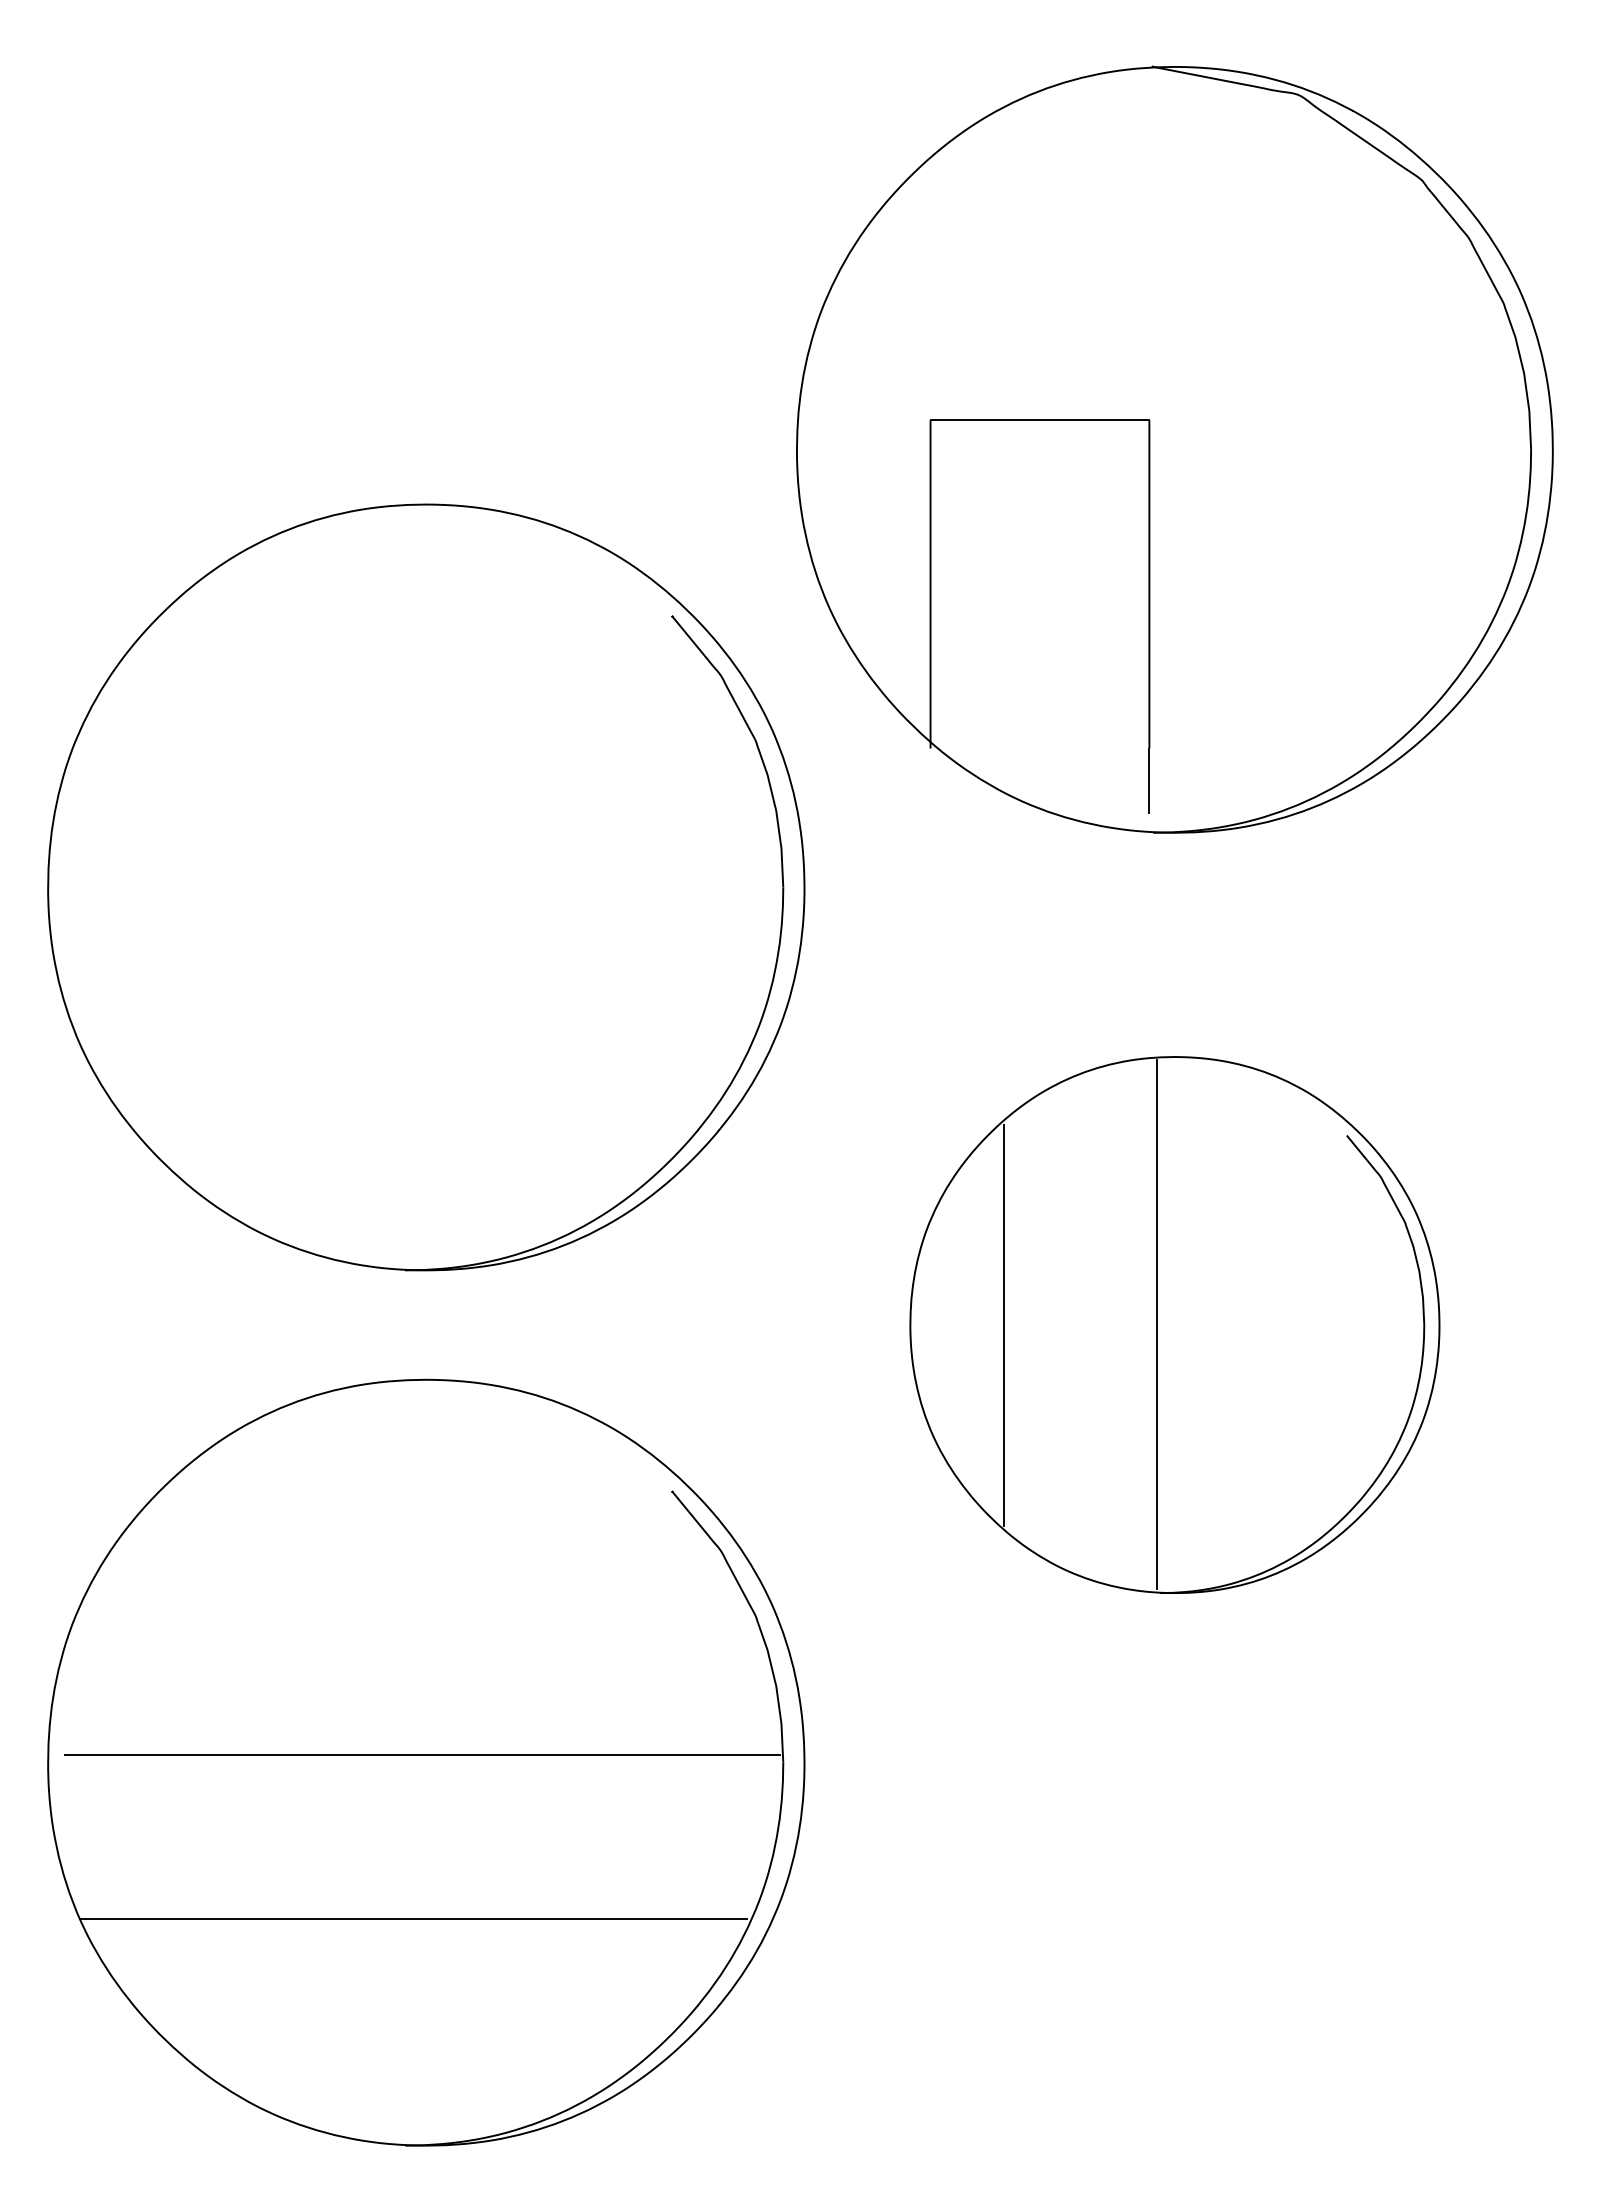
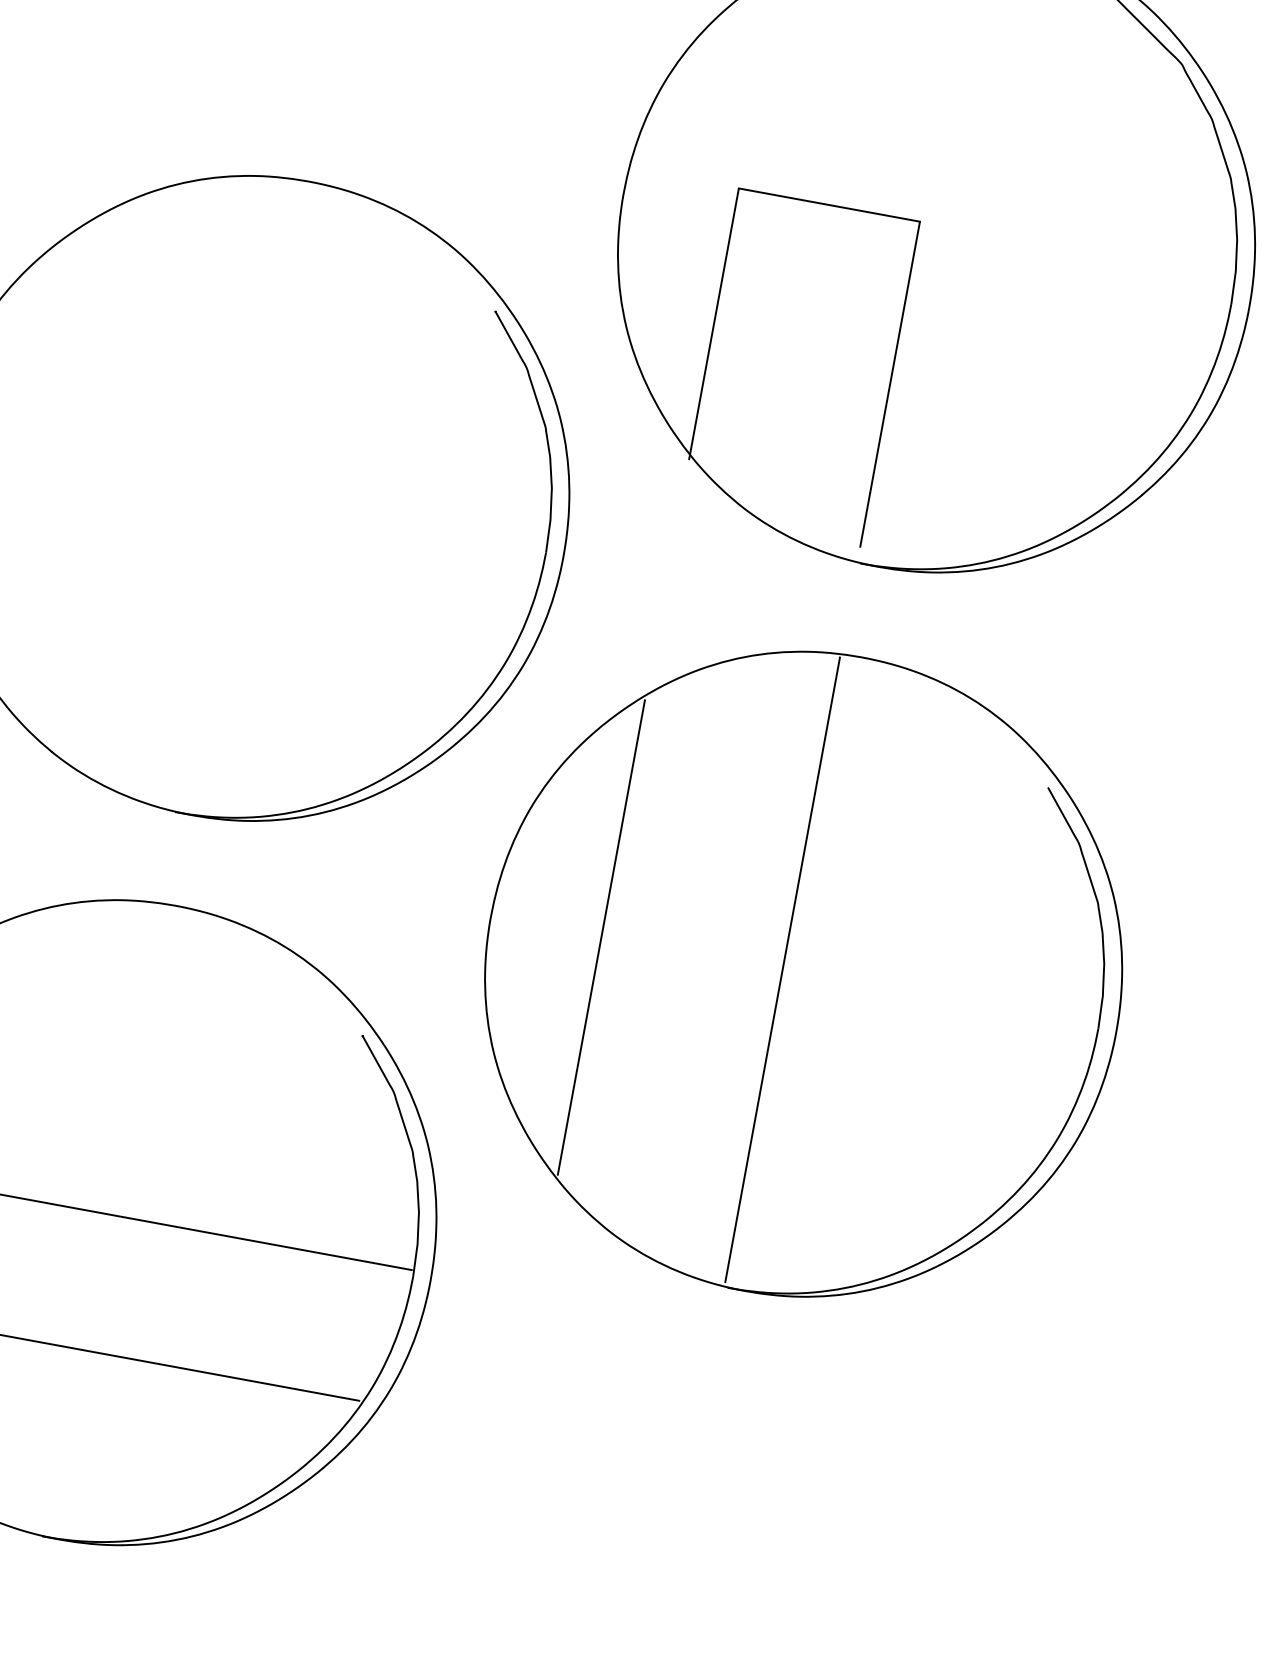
part: (1174, 1324) -> (803, 973), size x1.43

